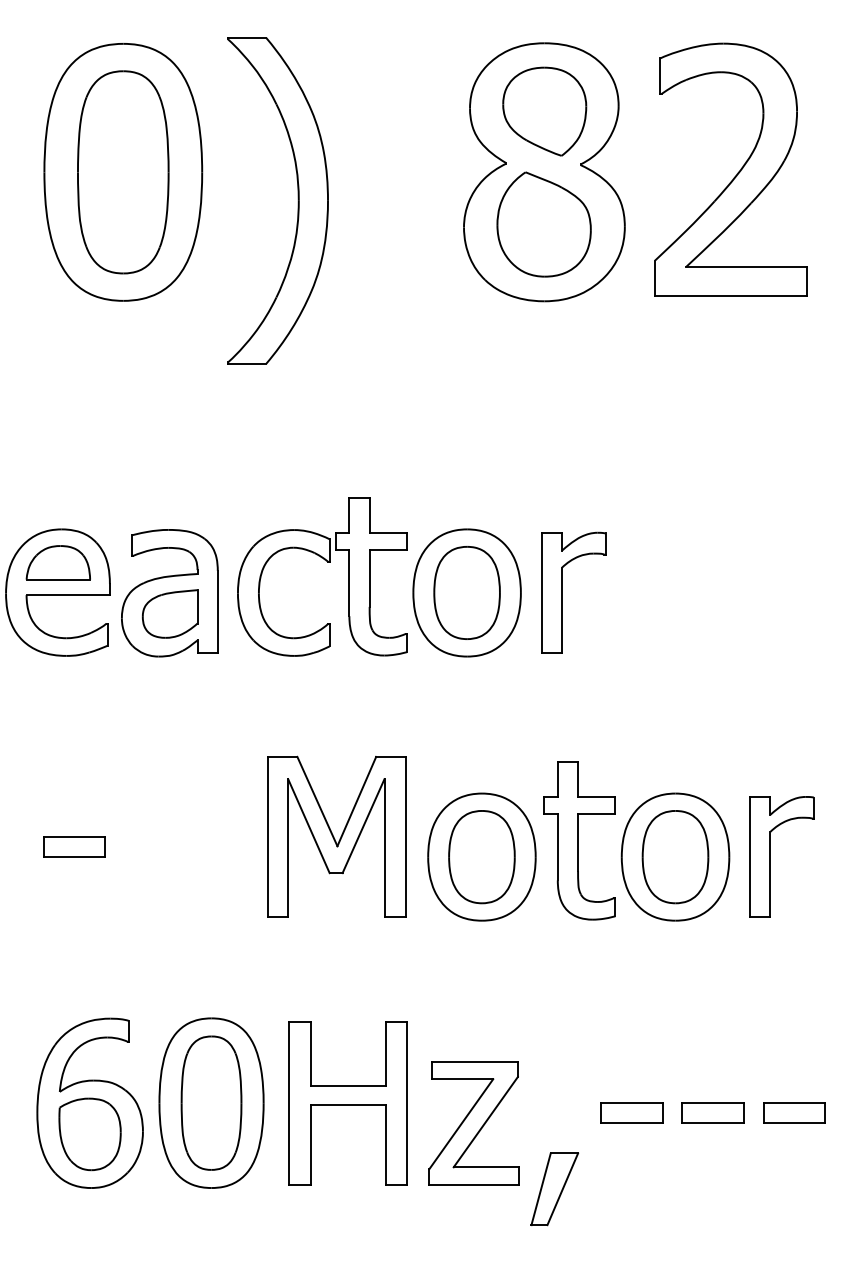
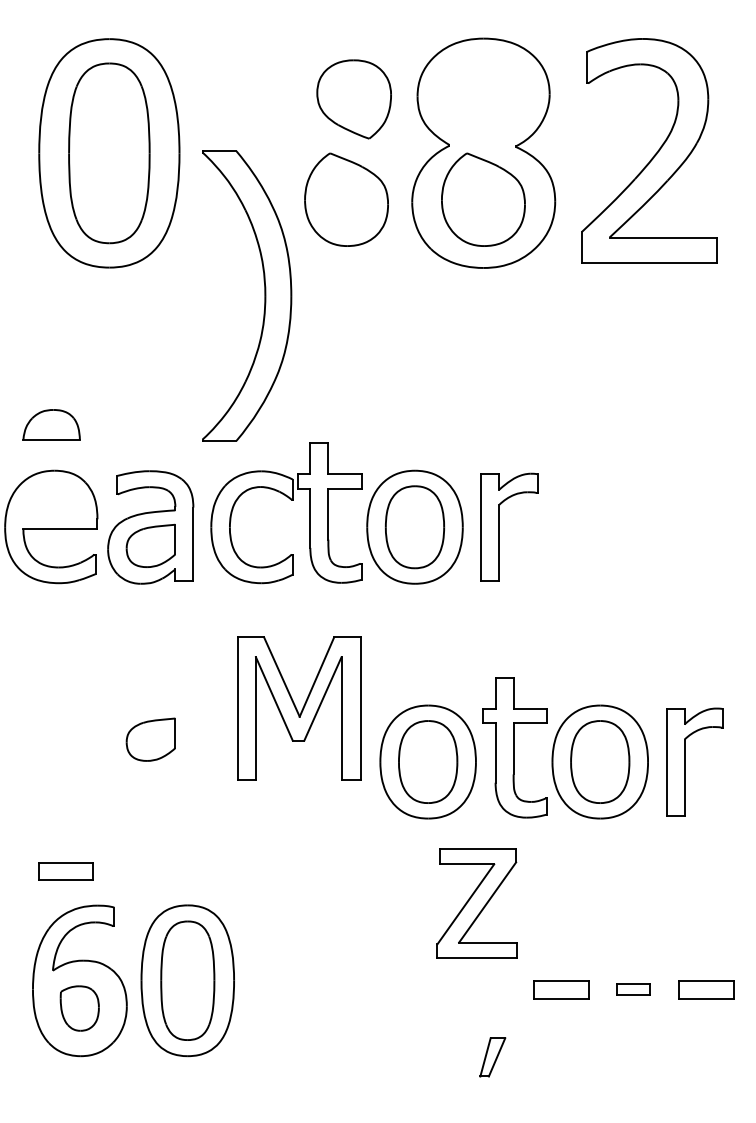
part: (544, 111) -> (353, 99), moved
part: (297, 200) -> (264, 295), moved
part: (389, 224) -> (345, 199), added
part: (57, 562) -> (50, 424), moved
part: (169, 831) -> (150, 739), added
part: (336, 836) -> (298, 708), moved
part: (74, 846) -> (65, 870), moved
part: (347, 1103) -> (308, 981), removed
part: (712, 1112) -> (633, 989), size x0.6
part: (473, 1123) -> (476, 903), moved
part: (89, 1134) -> (79, 1008), size x0.7
part: (554, 1189) -> (492, 1057), size x0.6

